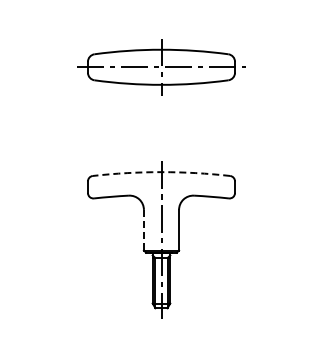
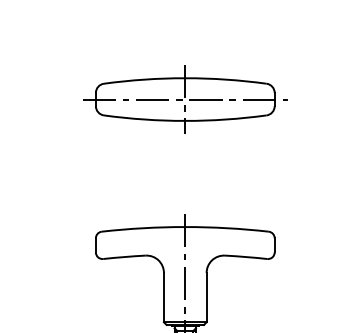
arc: (161, 172) -> (185, 227), dashed -> solid
line: (143, 230) -> (163, 297), dashed -> solid

